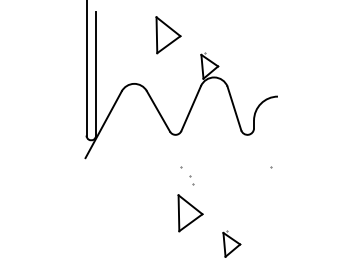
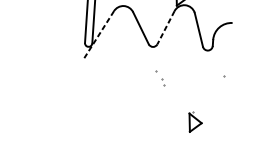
line: (191, 108) -> (166, 27), solid -> dashed
line: (103, 124) -> (98, 35), solid -> dashed
part: (190, 213) -> (160, 107), removed
part: (231, 243) -> (195, 122), moved

